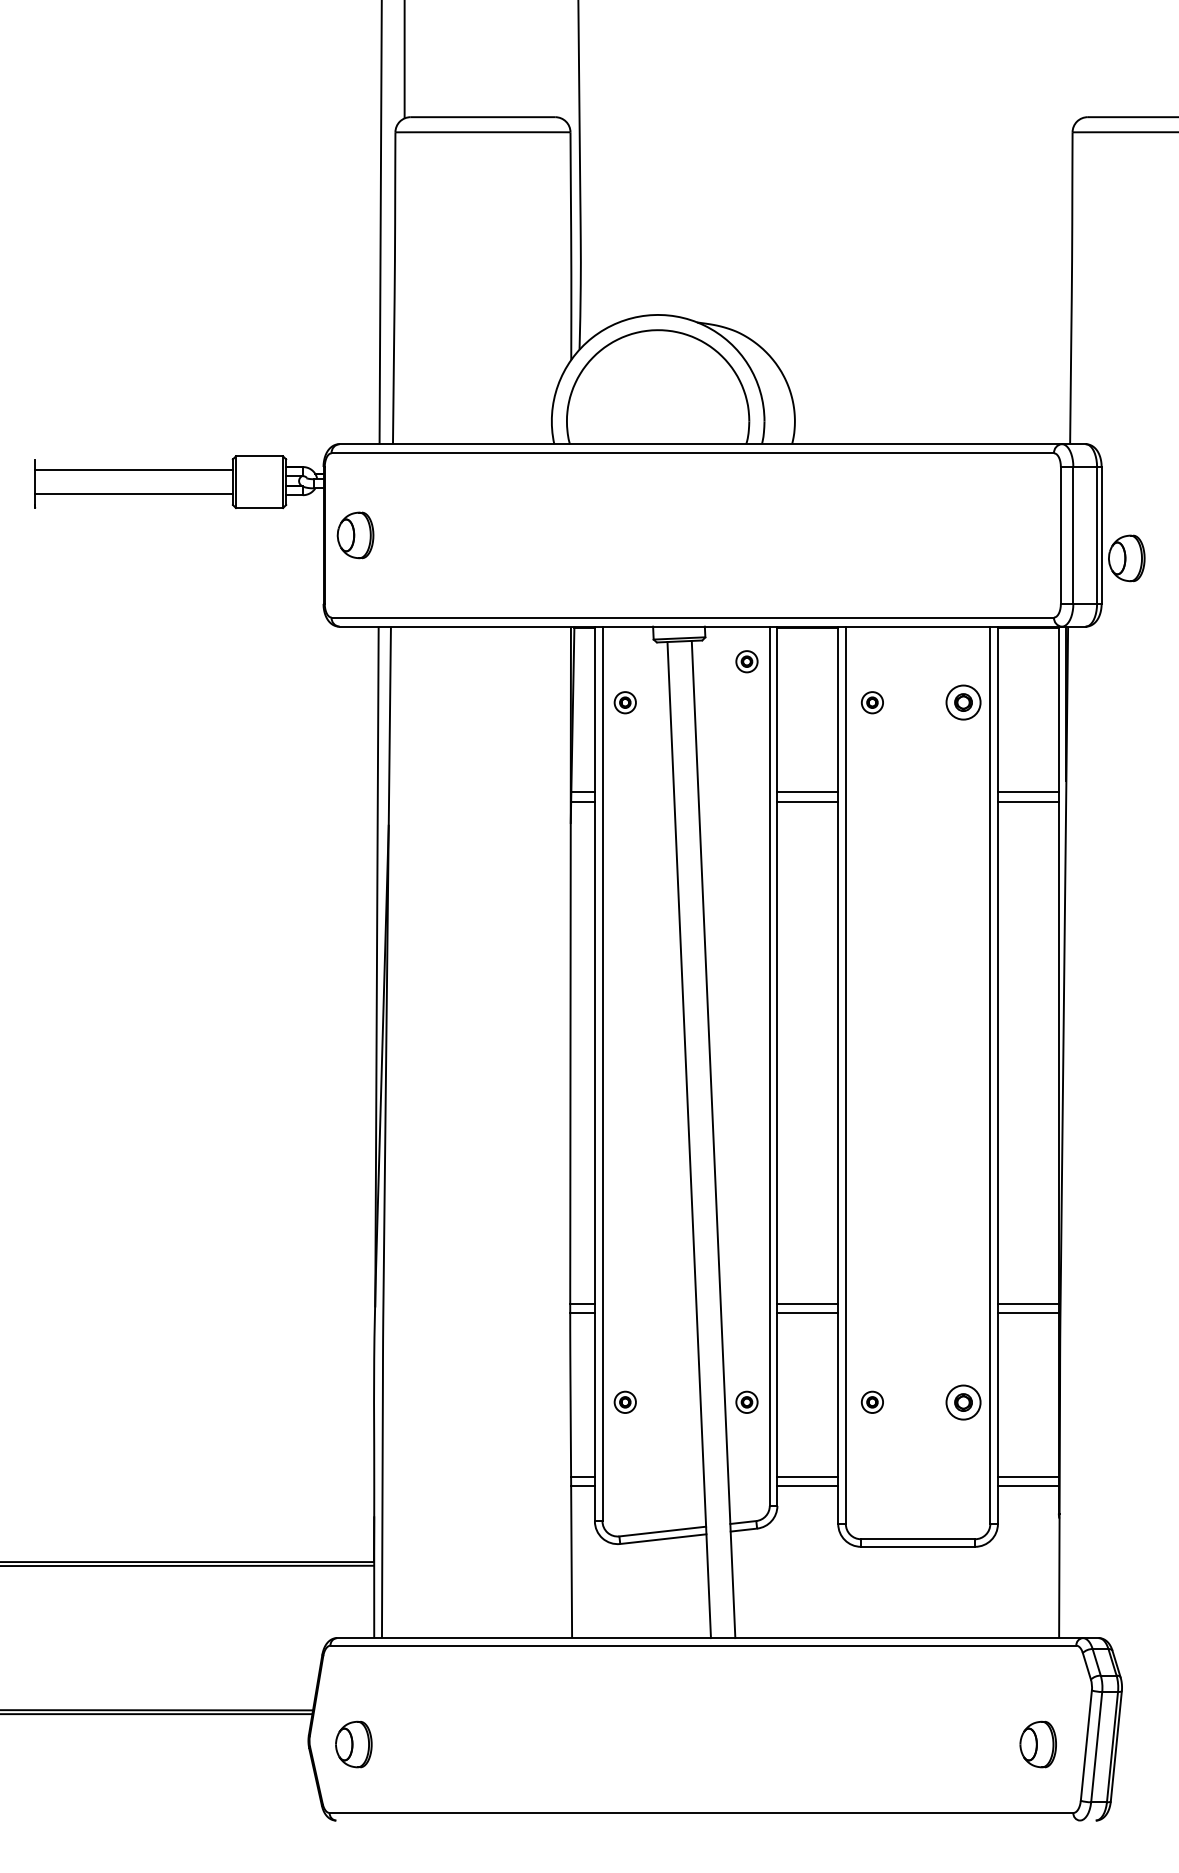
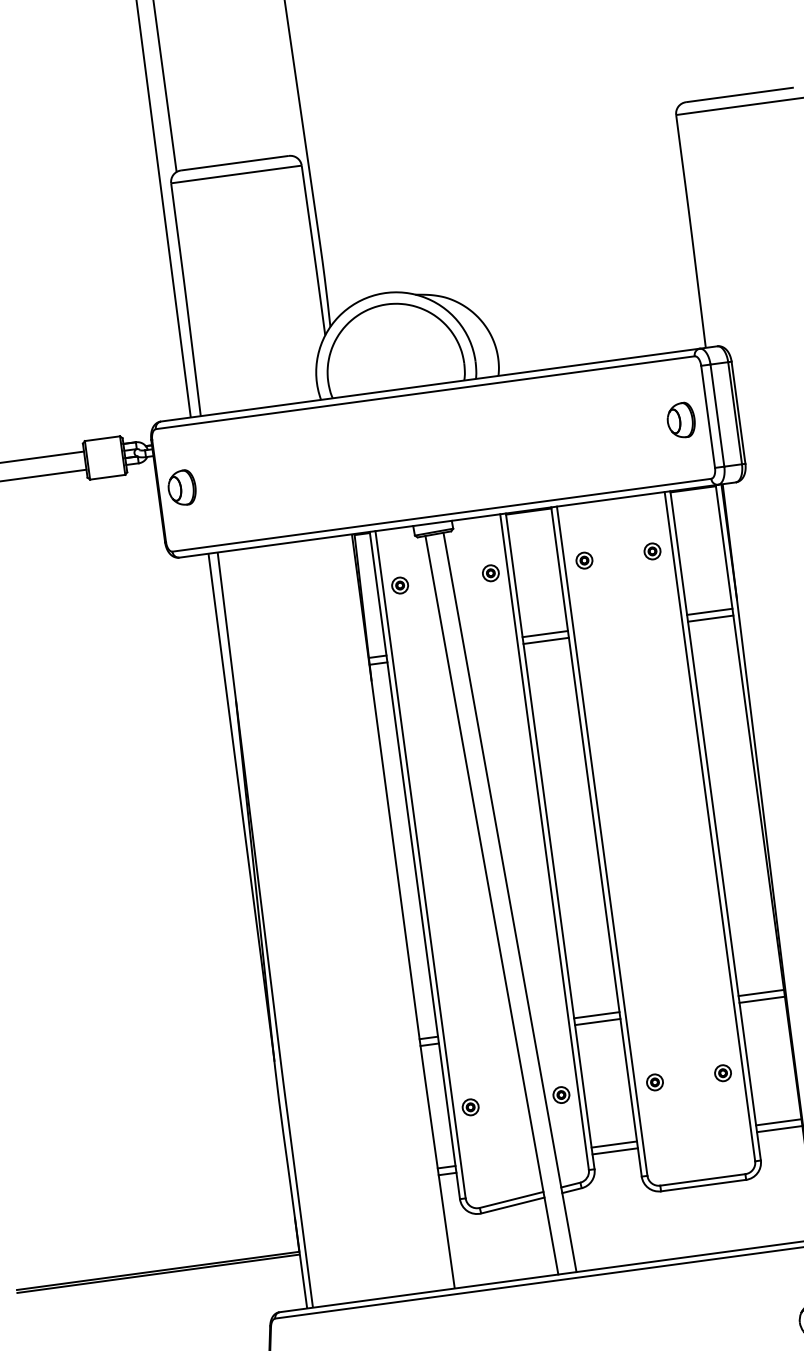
part: (1126, 558) -> (680, 420), moved
part: (746, 661) -> (490, 573), moved
part: (963, 702) -> (652, 551), size x0.62
part: (963, 1401) -> (722, 1072), size x0.62

